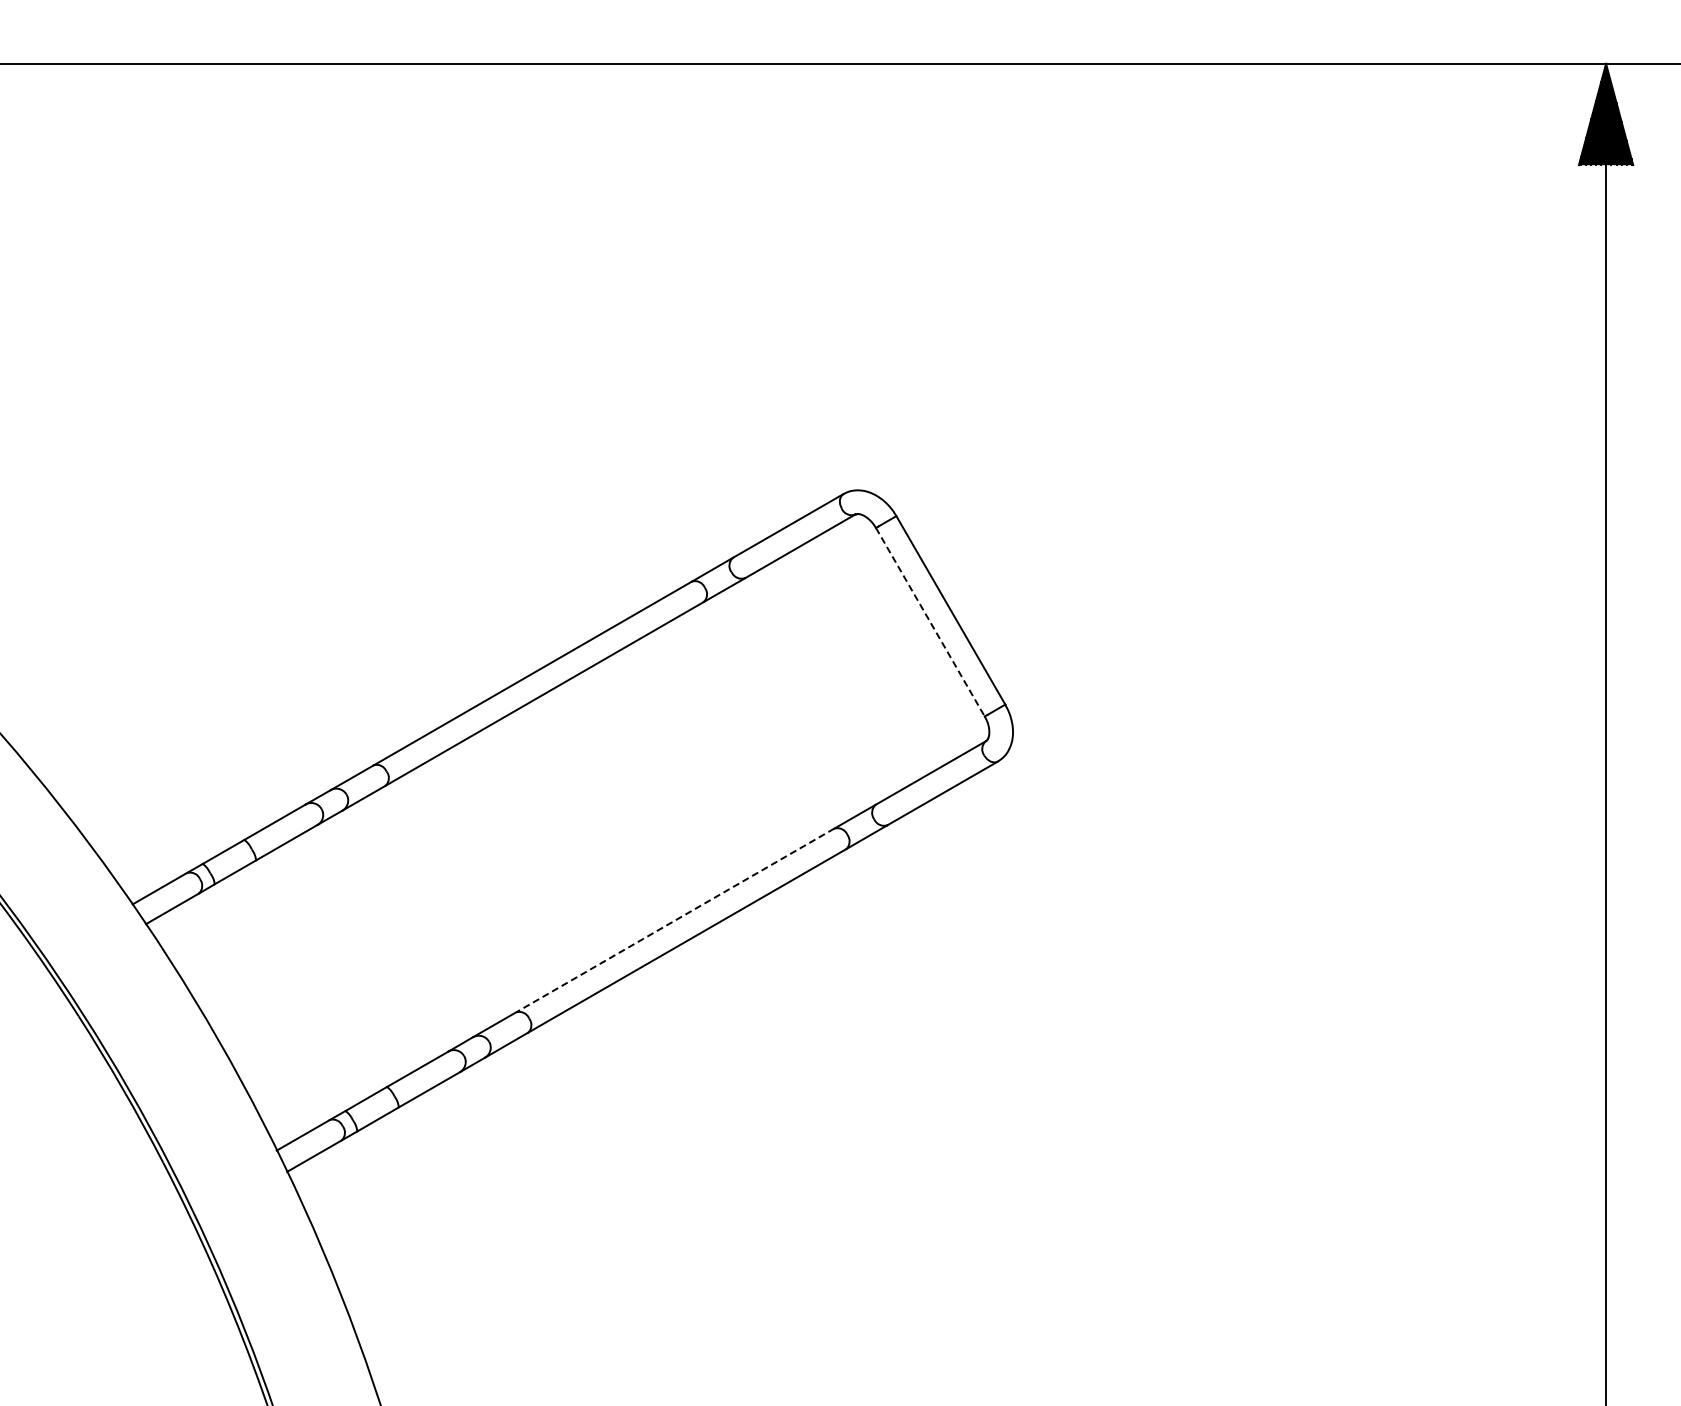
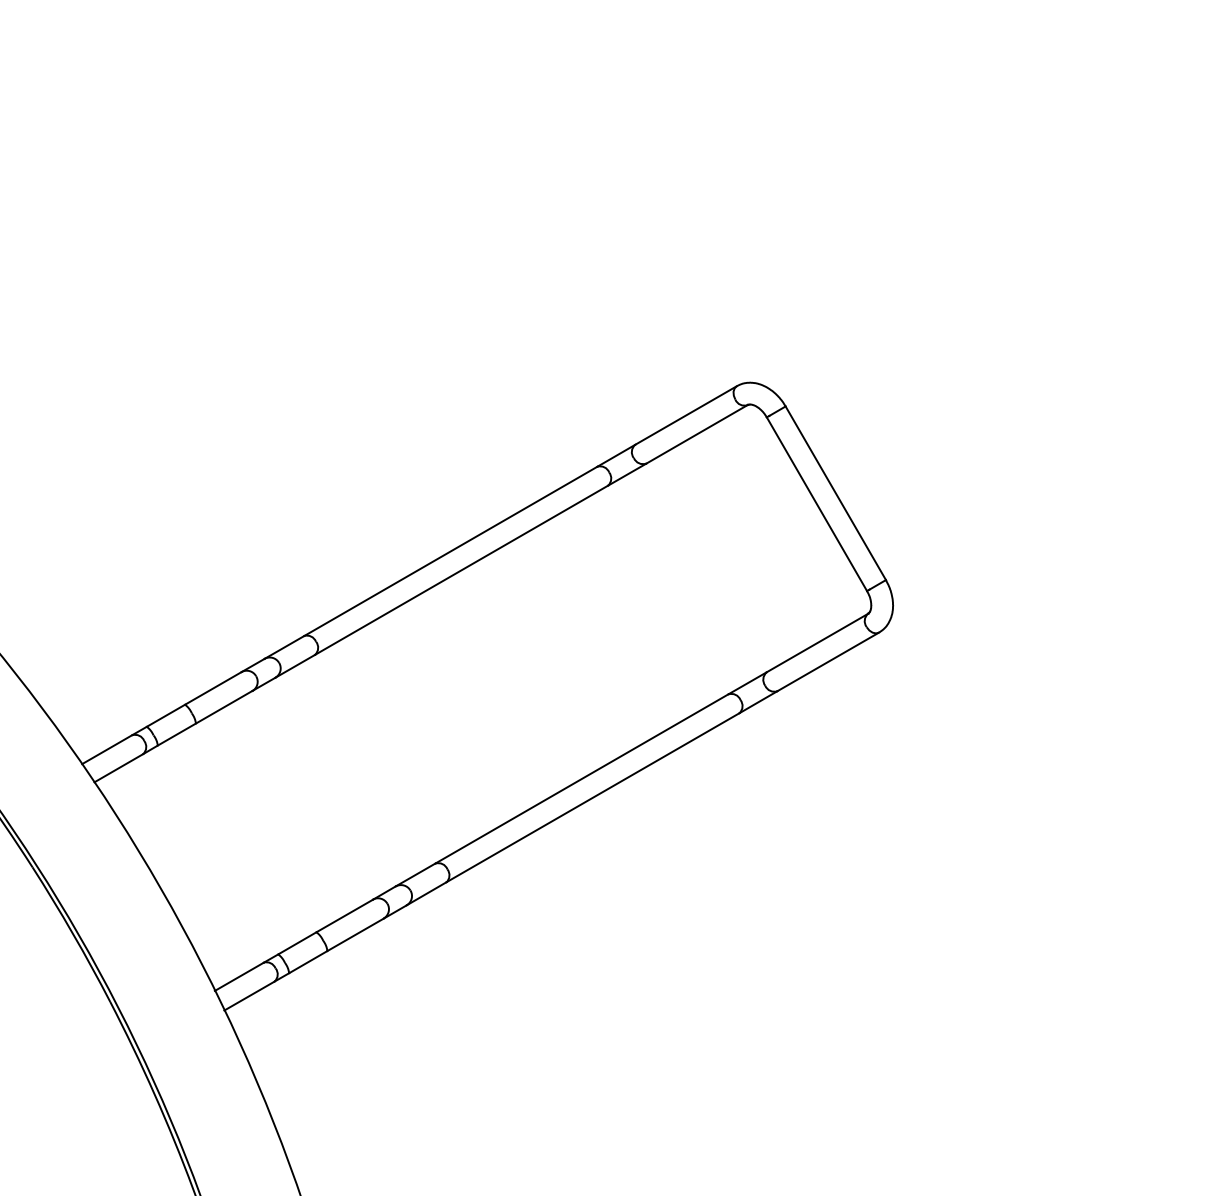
line: (930, 622) -> (817, 504), dashed -> solid
line: (675, 920) -> (582, 778), dashed -> solid

